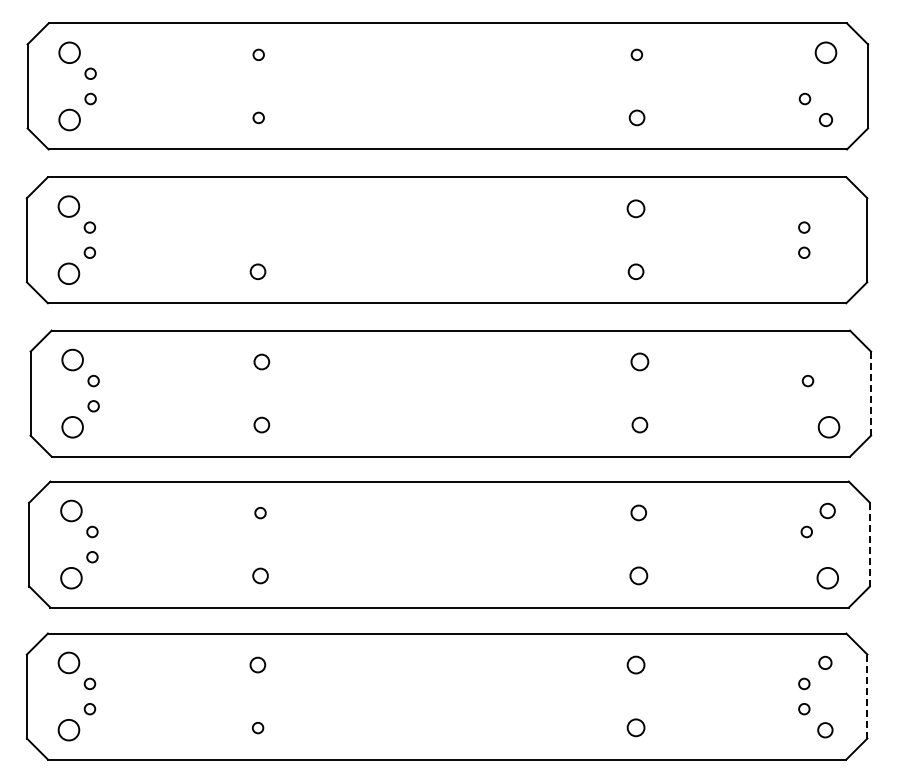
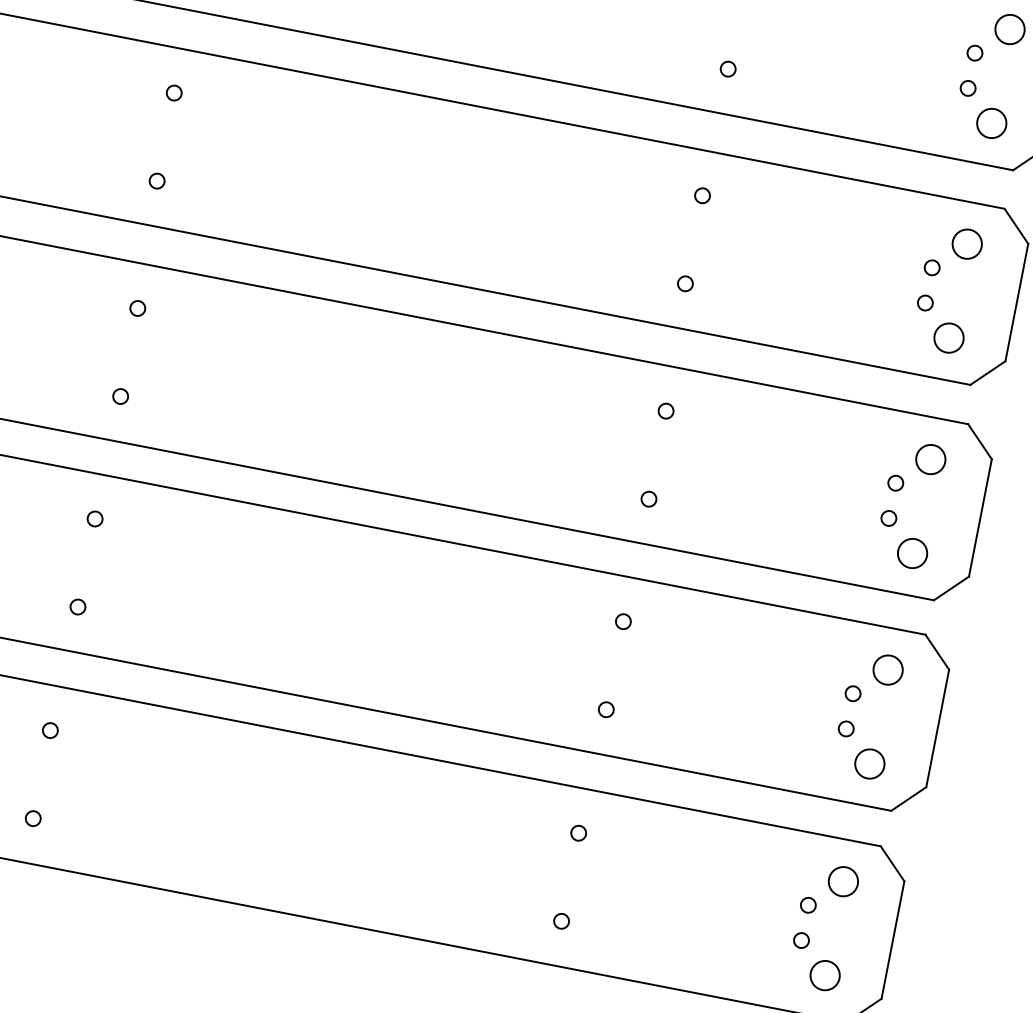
circle: (804, 73) -> (974, 52), added
circle: (636, 117) -> (727, 68), size x0.71
circle: (825, 119) -> (991, 122), size x1.67
circle: (825, 206) -> (967, 244), added
circle: (257, 208) -> (173, 92), added
circle: (636, 208) -> (703, 195), size x0.62
circle: (257, 271) -> (156, 180), size x0.71
circle: (636, 271) -> (685, 283), size x0.71
circle: (825, 273) -> (949, 337), added
circle: (828, 359) -> (930, 458), added
circle: (261, 362) -> (137, 308), size x0.71
circle: (639, 362) -> (665, 411), size x0.62
line: (871, 393) -> (981, 517), dashed -> solid
circle: (807, 406) -> (888, 518), added
circle: (261, 425) -> (120, 396), size x0.71
circle: (639, 425) -> (648, 499), size x0.71
circle: (827, 510) -> (887, 669), size x1.43
circle: (638, 513) -> (622, 622), size x0.71
line: (869, 544) -> (937, 728), dashed -> solid
circle: (806, 557) -> (845, 729), added
circle: (260, 576) -> (77, 607), size x0.71
circle: (638, 576) -> (605, 710), size x0.62
circle: (825, 662) -> (843, 881), size x1.67
circle: (258, 664) -> (51, 729), size x0.71
circle: (636, 664) -> (579, 832), size x0.62
line: (867, 696) -> (893, 940), dashed -> solid
circle: (636, 728) -> (561, 921), size x0.62
circle: (825, 730) -> (825, 976), size x1.43

